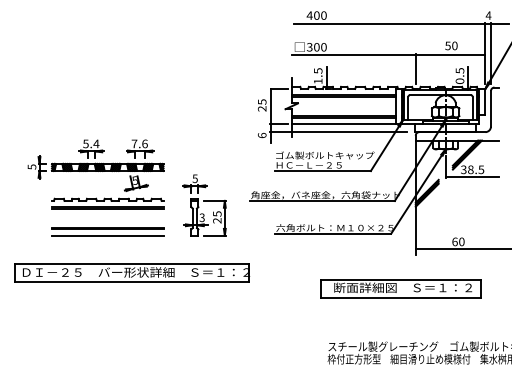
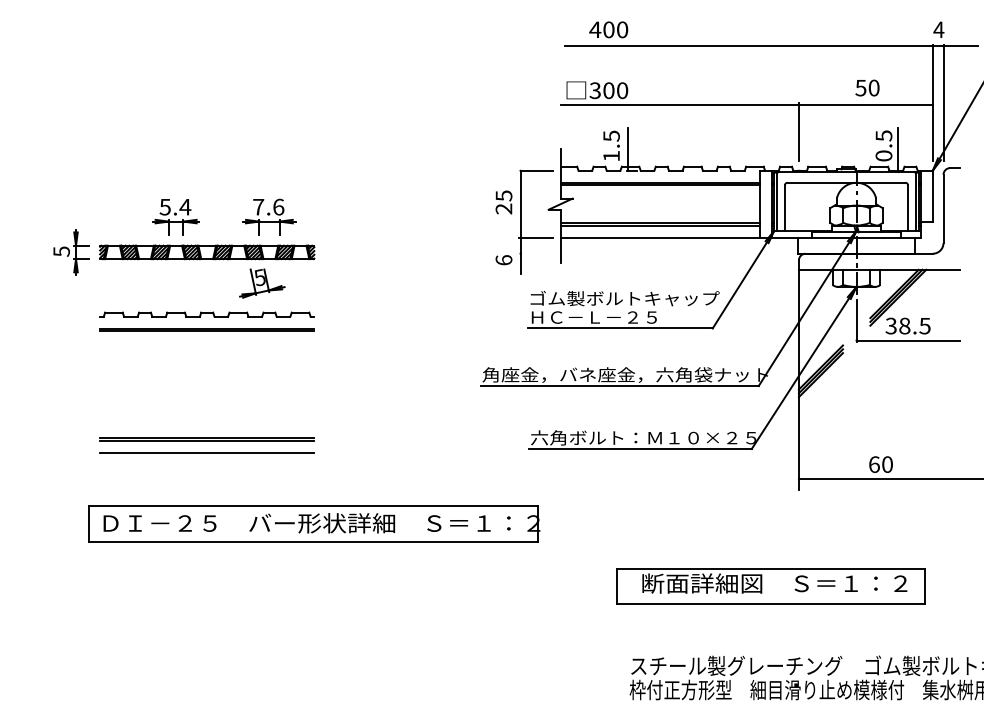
line: (338, 132) -> (650, 254), removed
part: (95, 174) -> (183, 265), moved
part: (204, 205) -> (393, 394), removed
part: (132, 272) -> (314, 523), moved
part: (400, 288) -> (769, 584), moved

